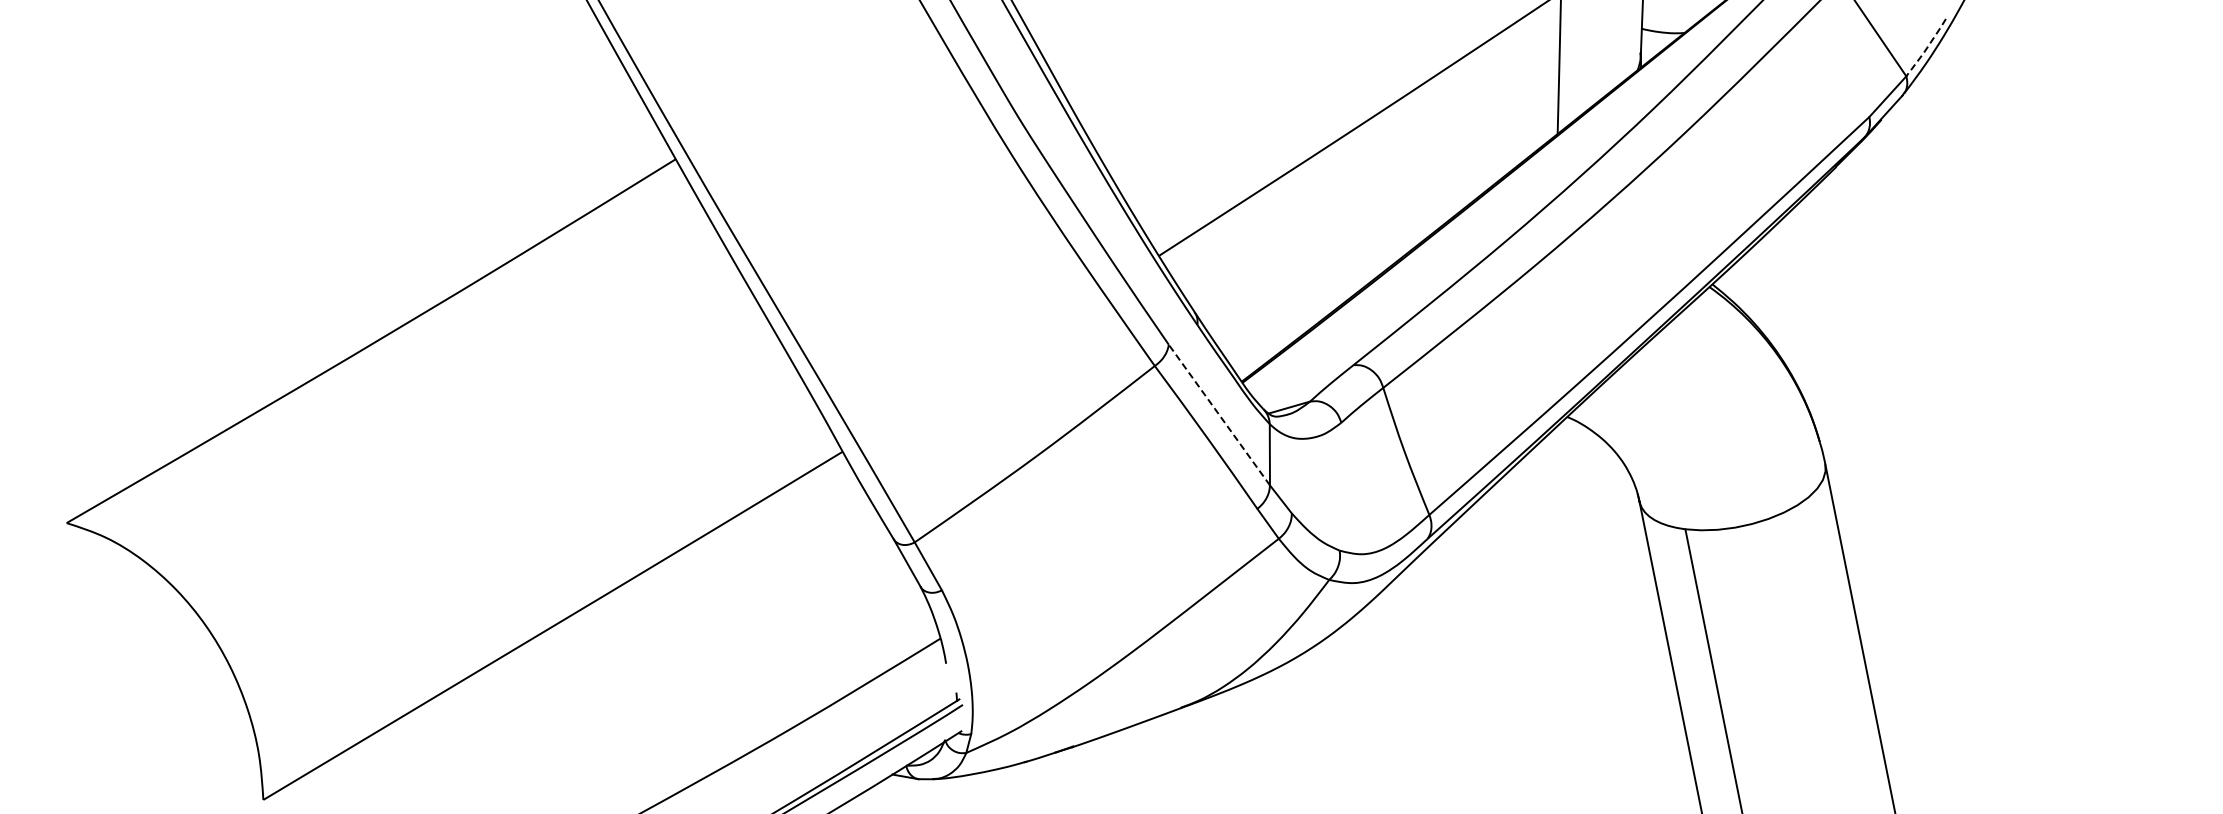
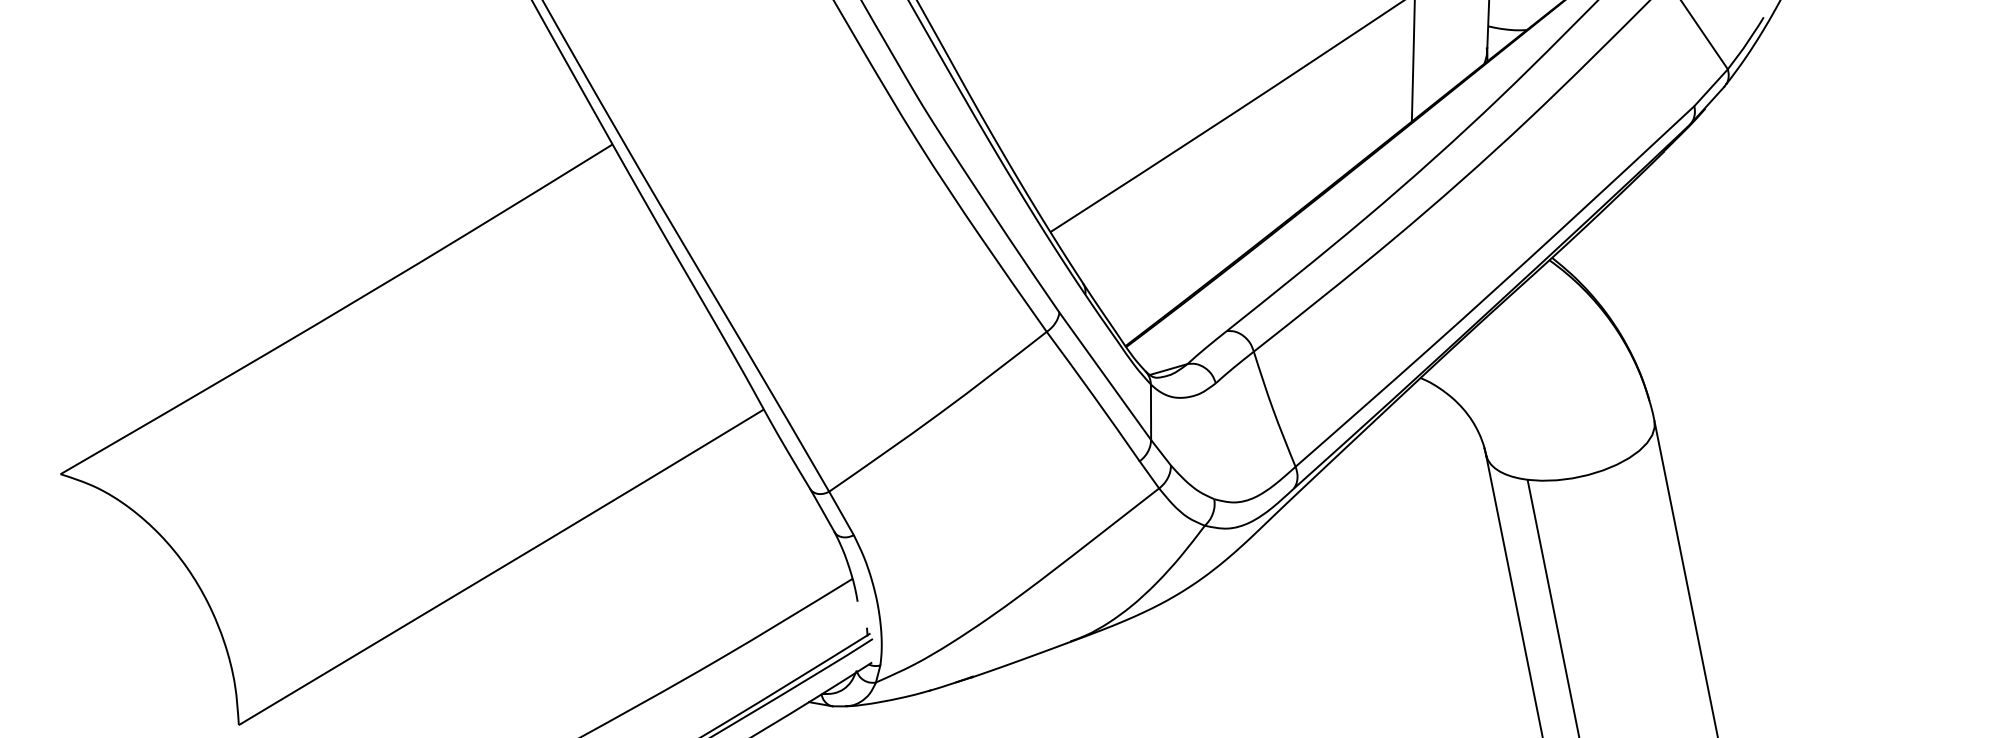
line: (1926, 48) -> (1746, 44), dashed -> solid
line: (1219, 415) -> (1105, 376), dashed -> solid

